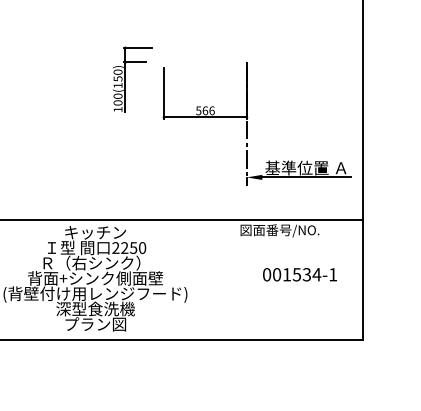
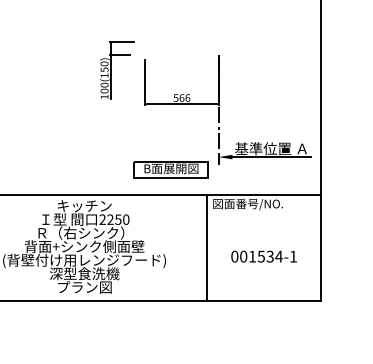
part: (193, 191) -> (171, 169), added
text: (299, 274) -> (263, 256), moved
line: (233, 280) -> (206, 248), added

